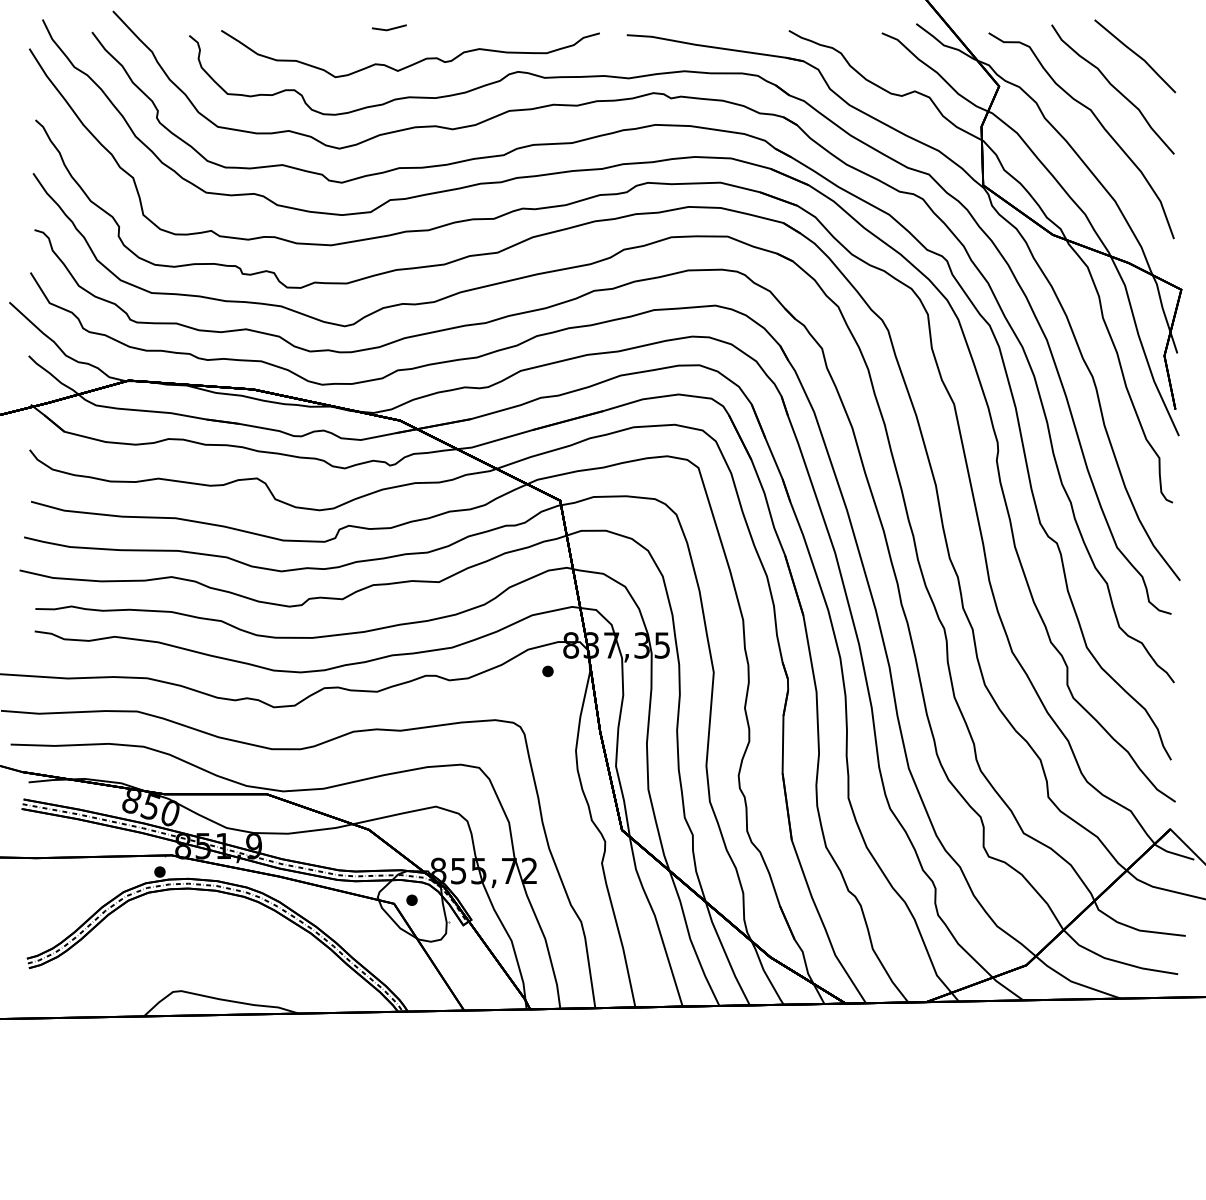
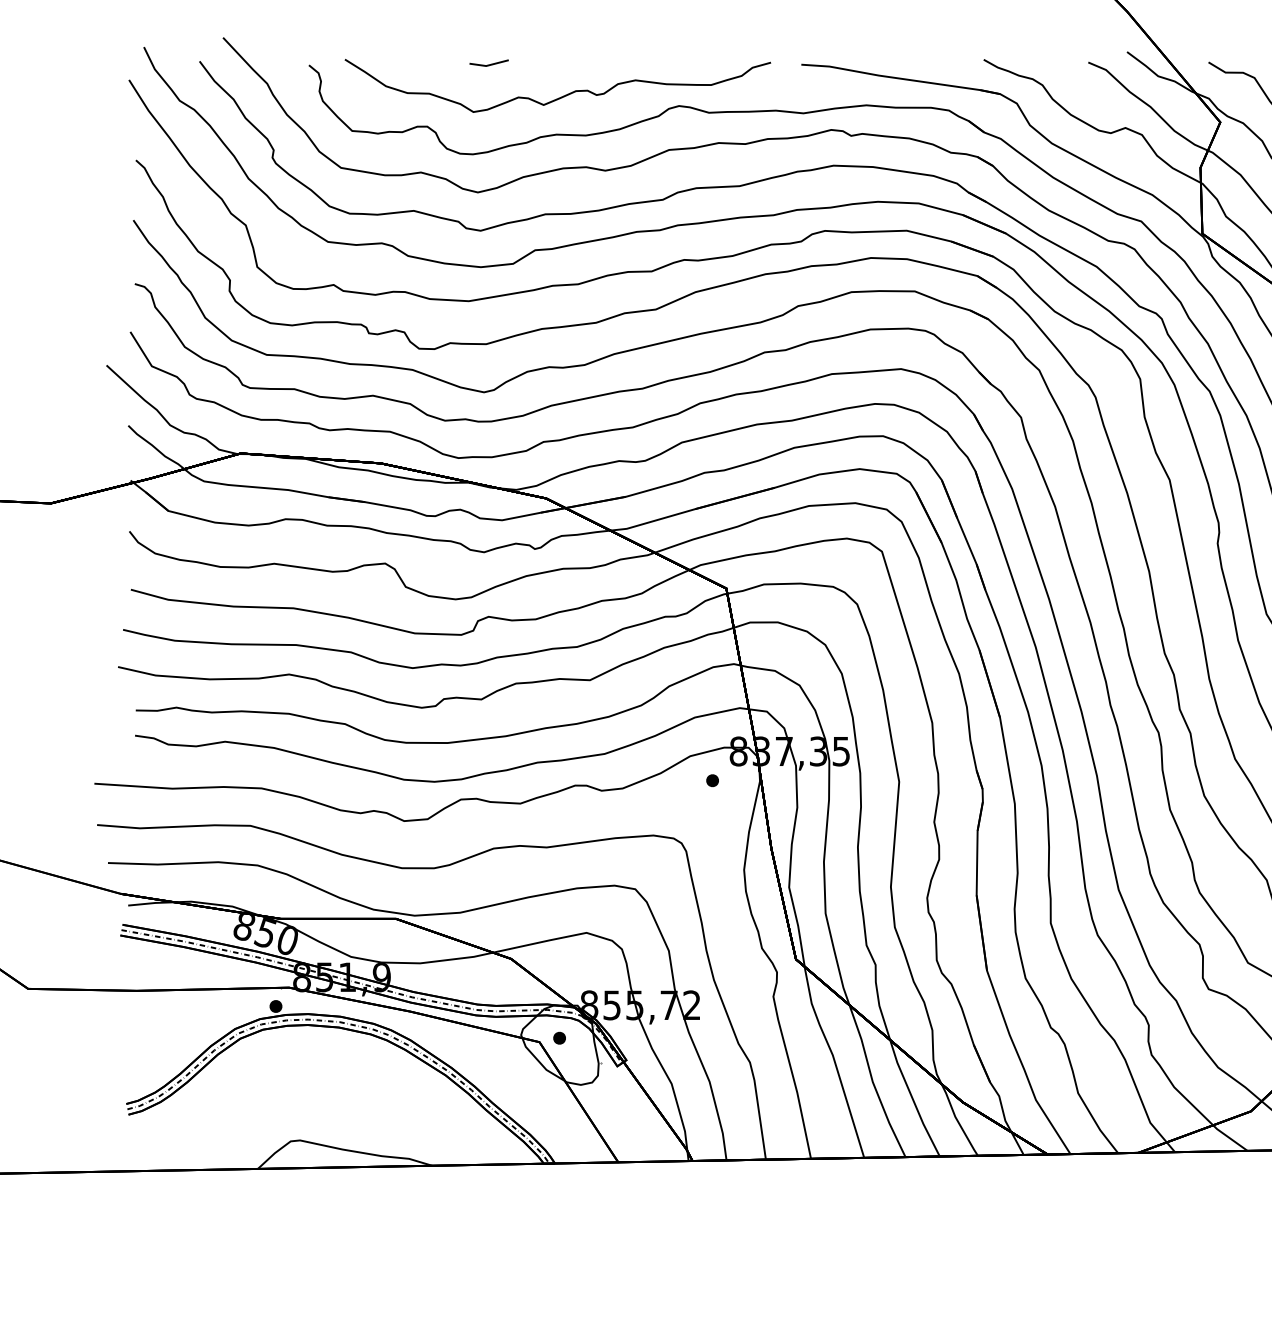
line: (389, 28) -> (489, 63), moved

